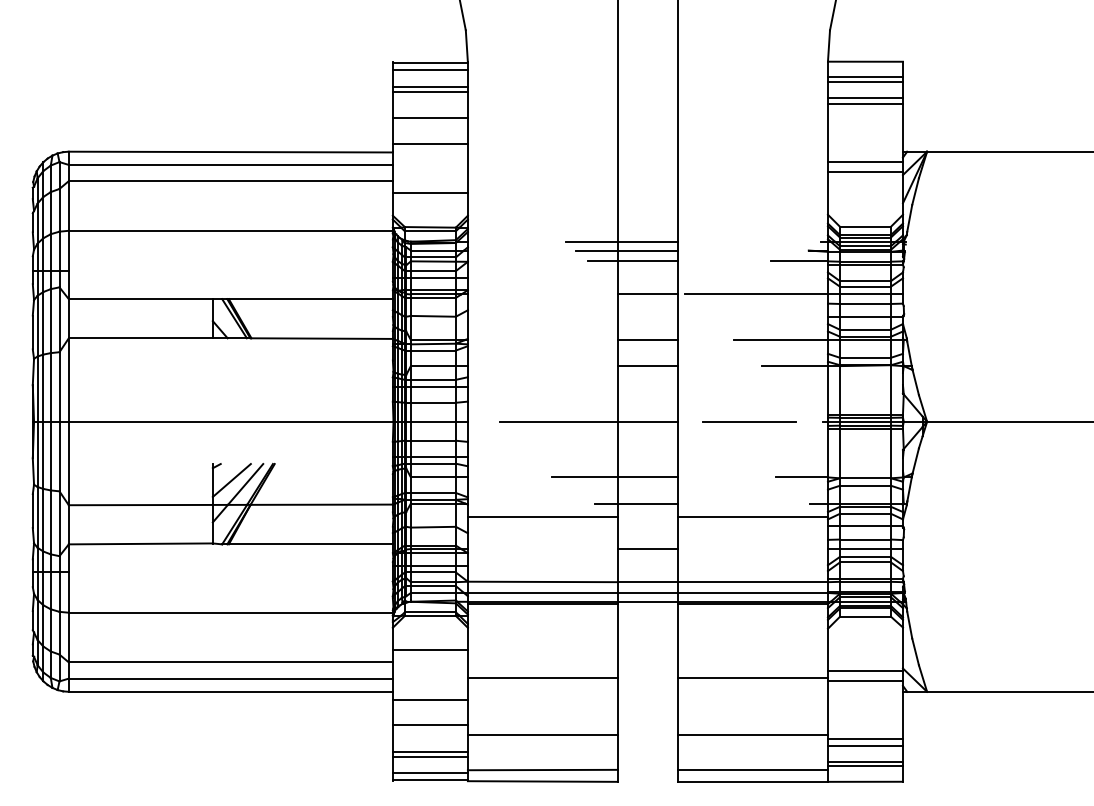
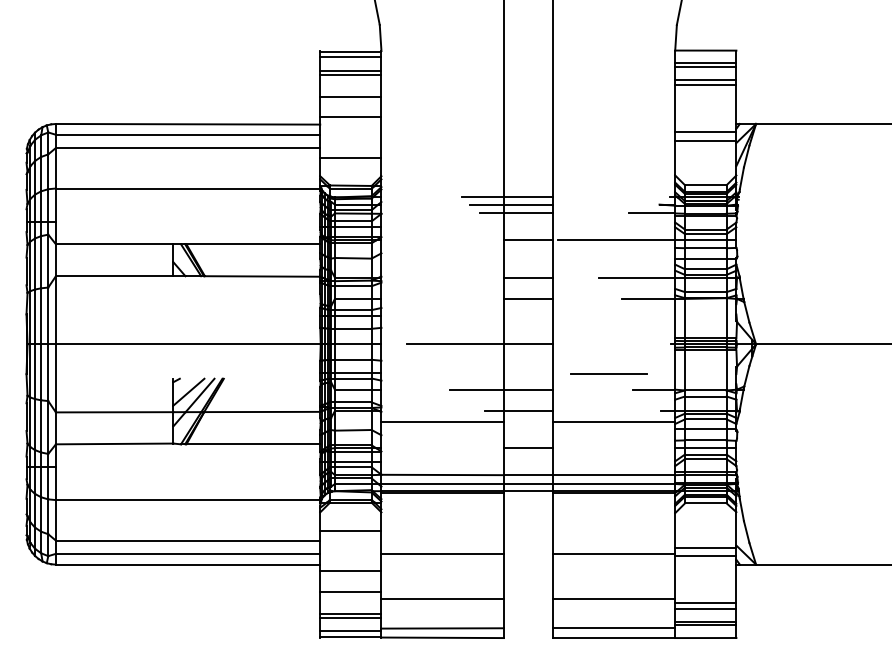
line: (749, 421) -> (608, 373), moved

